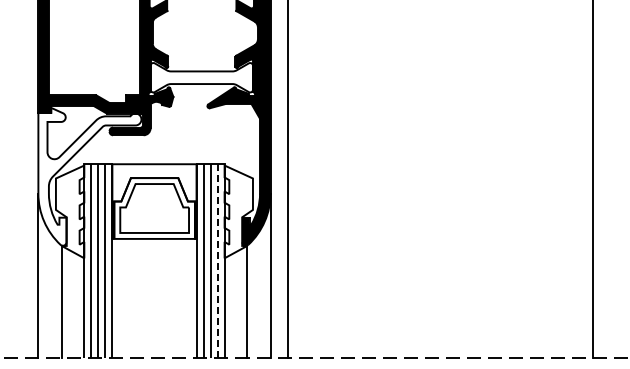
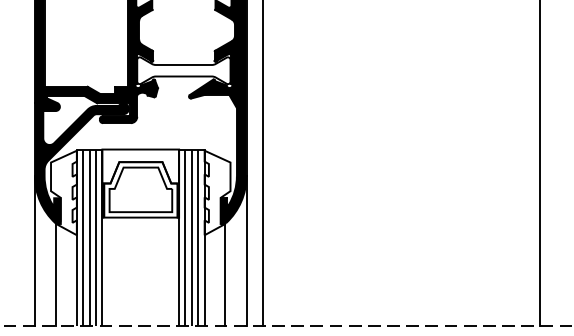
fill: (89, 176) -> (81, 160), added
line: (217, 261) -> (198, 238), dashed -> solid

